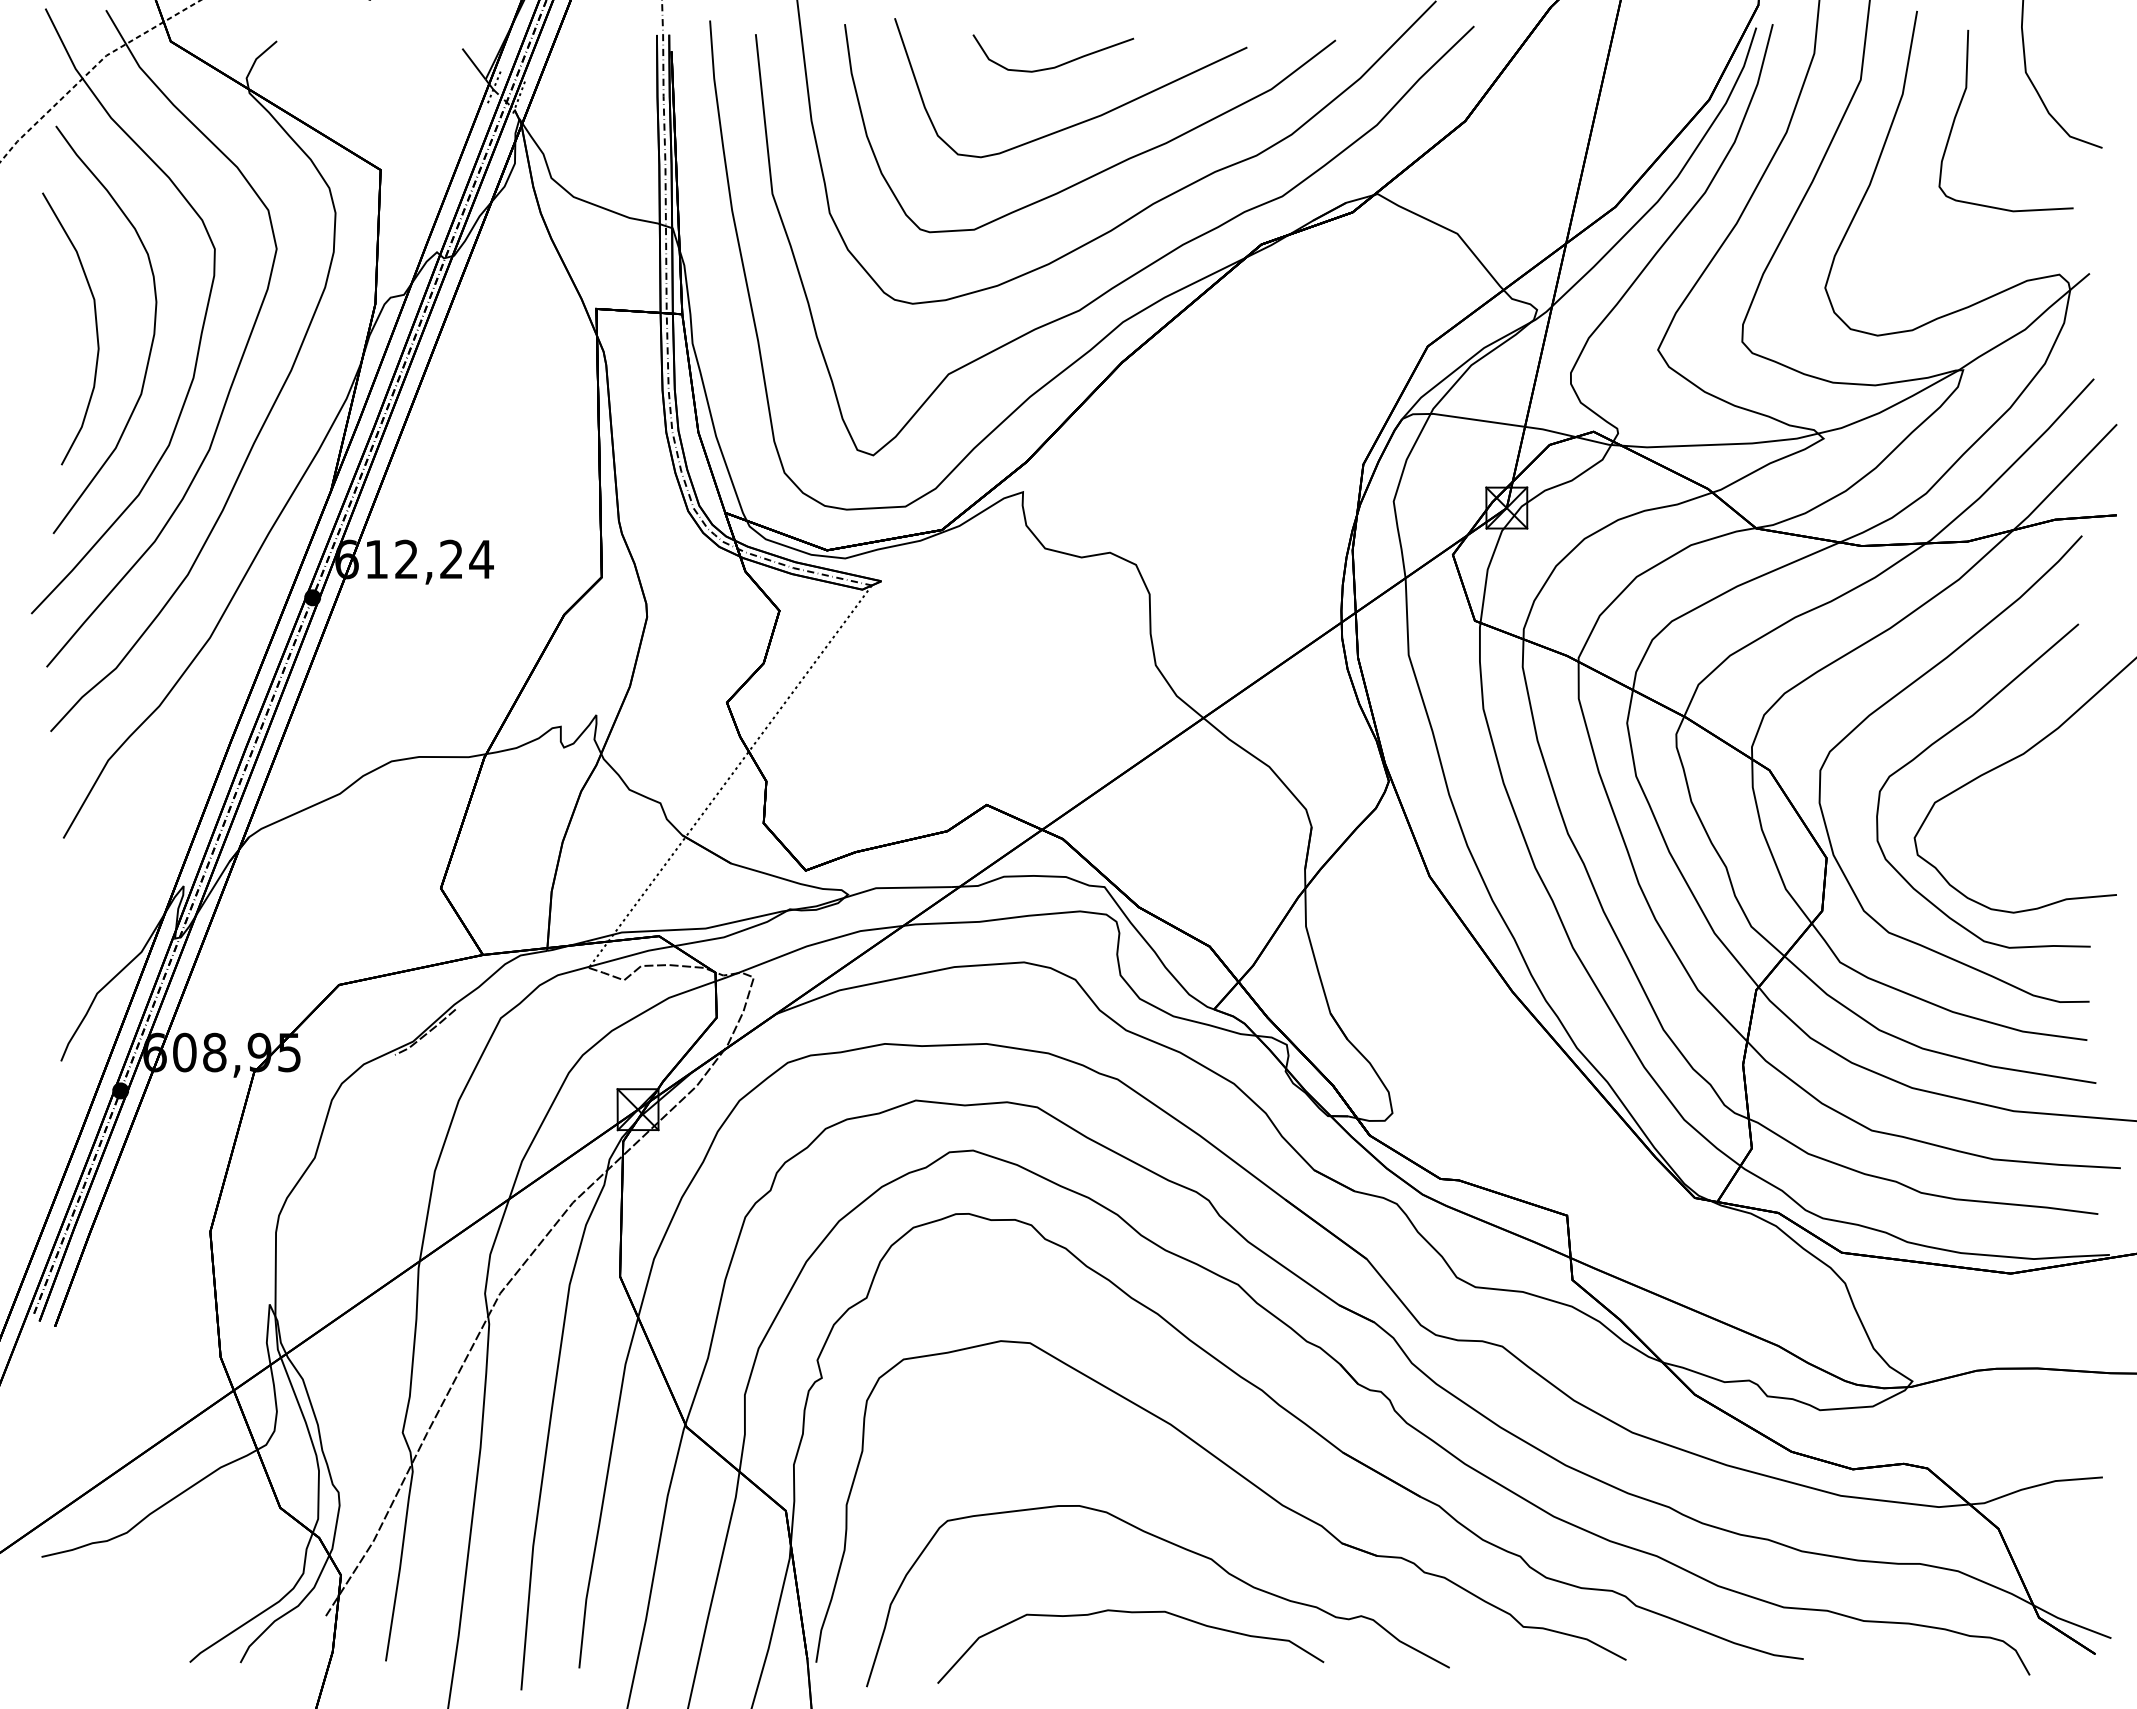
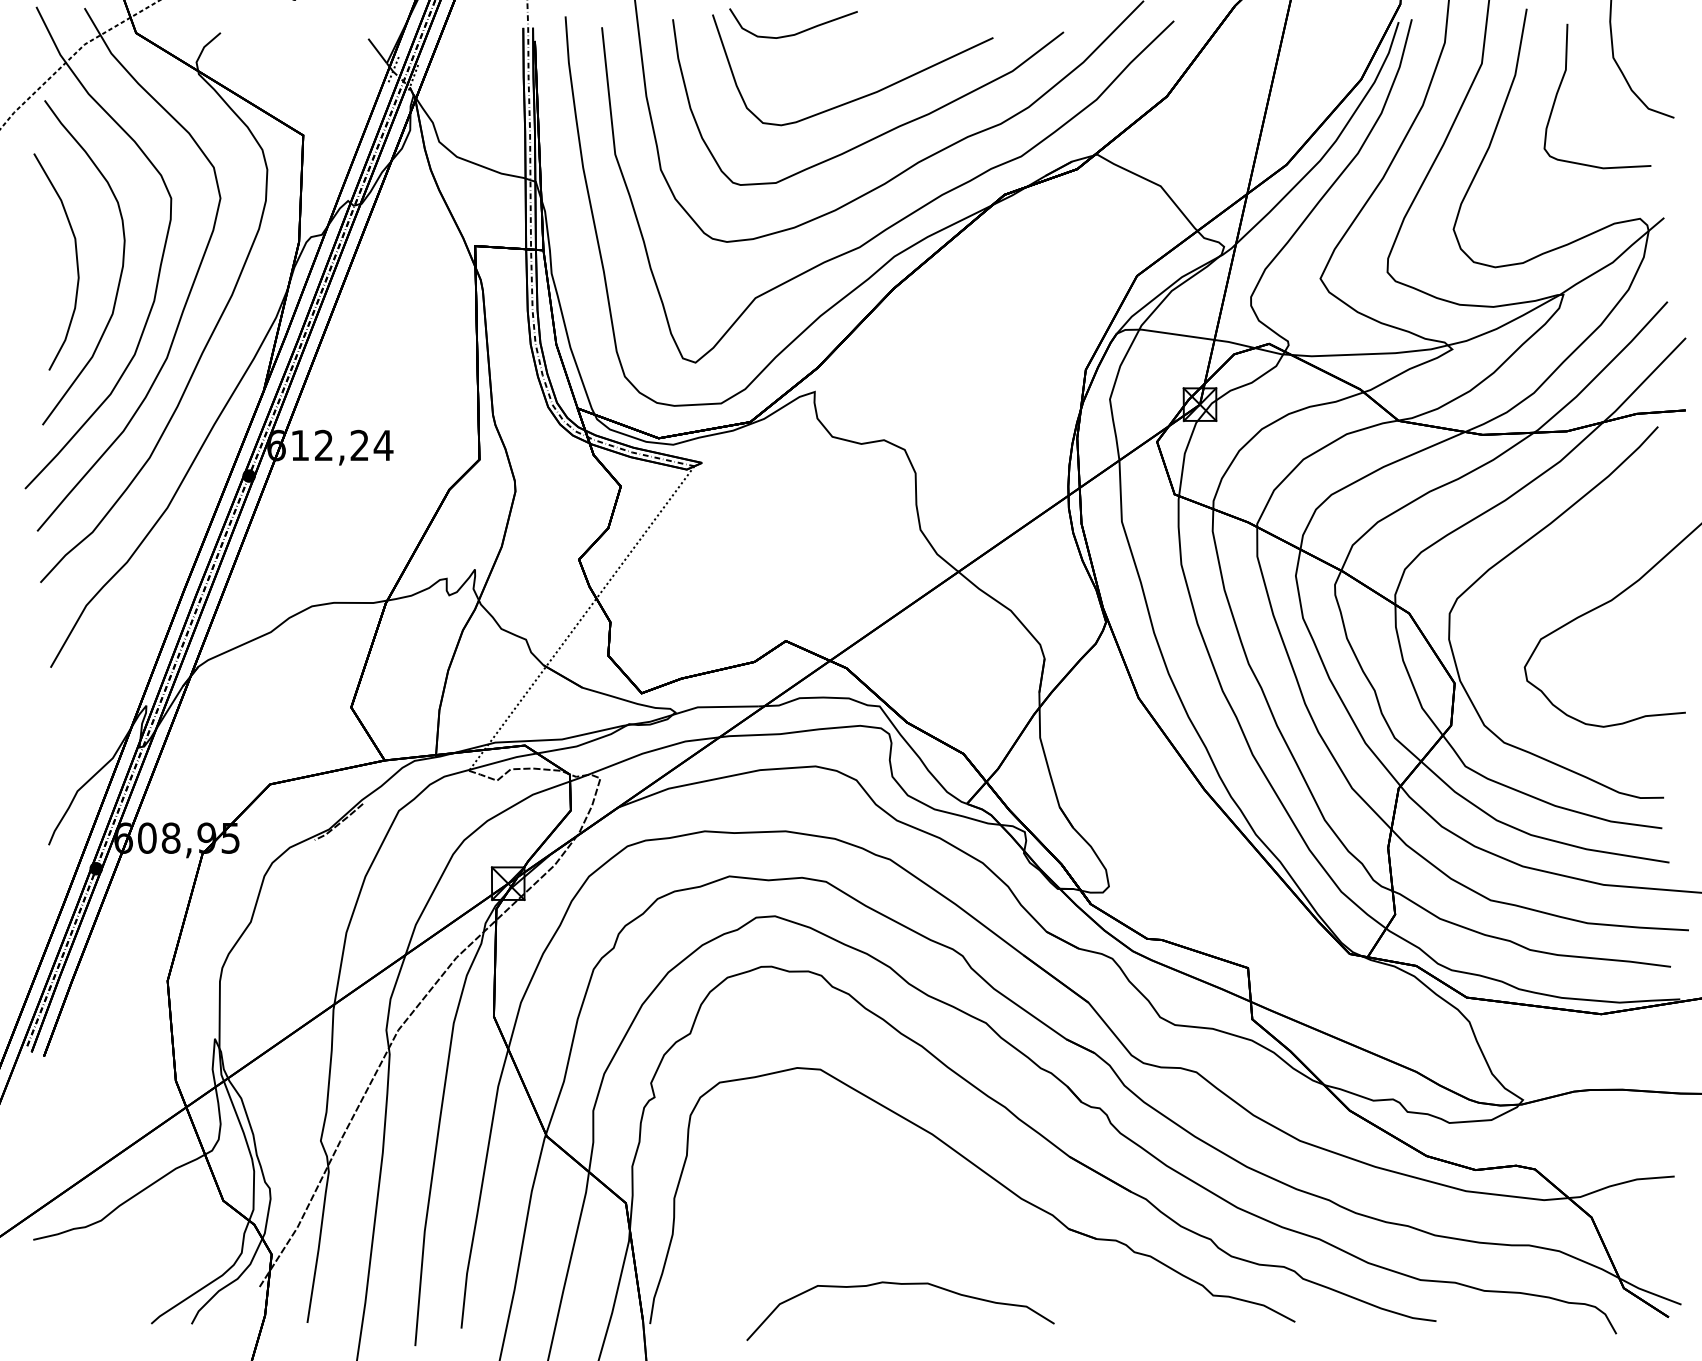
curve: (1059, 64) -> (798, 32), moved
curve: (1945, 736) -> (1549, 586), removed
curve: (1178, 1547) -> (938, 1232), removed

